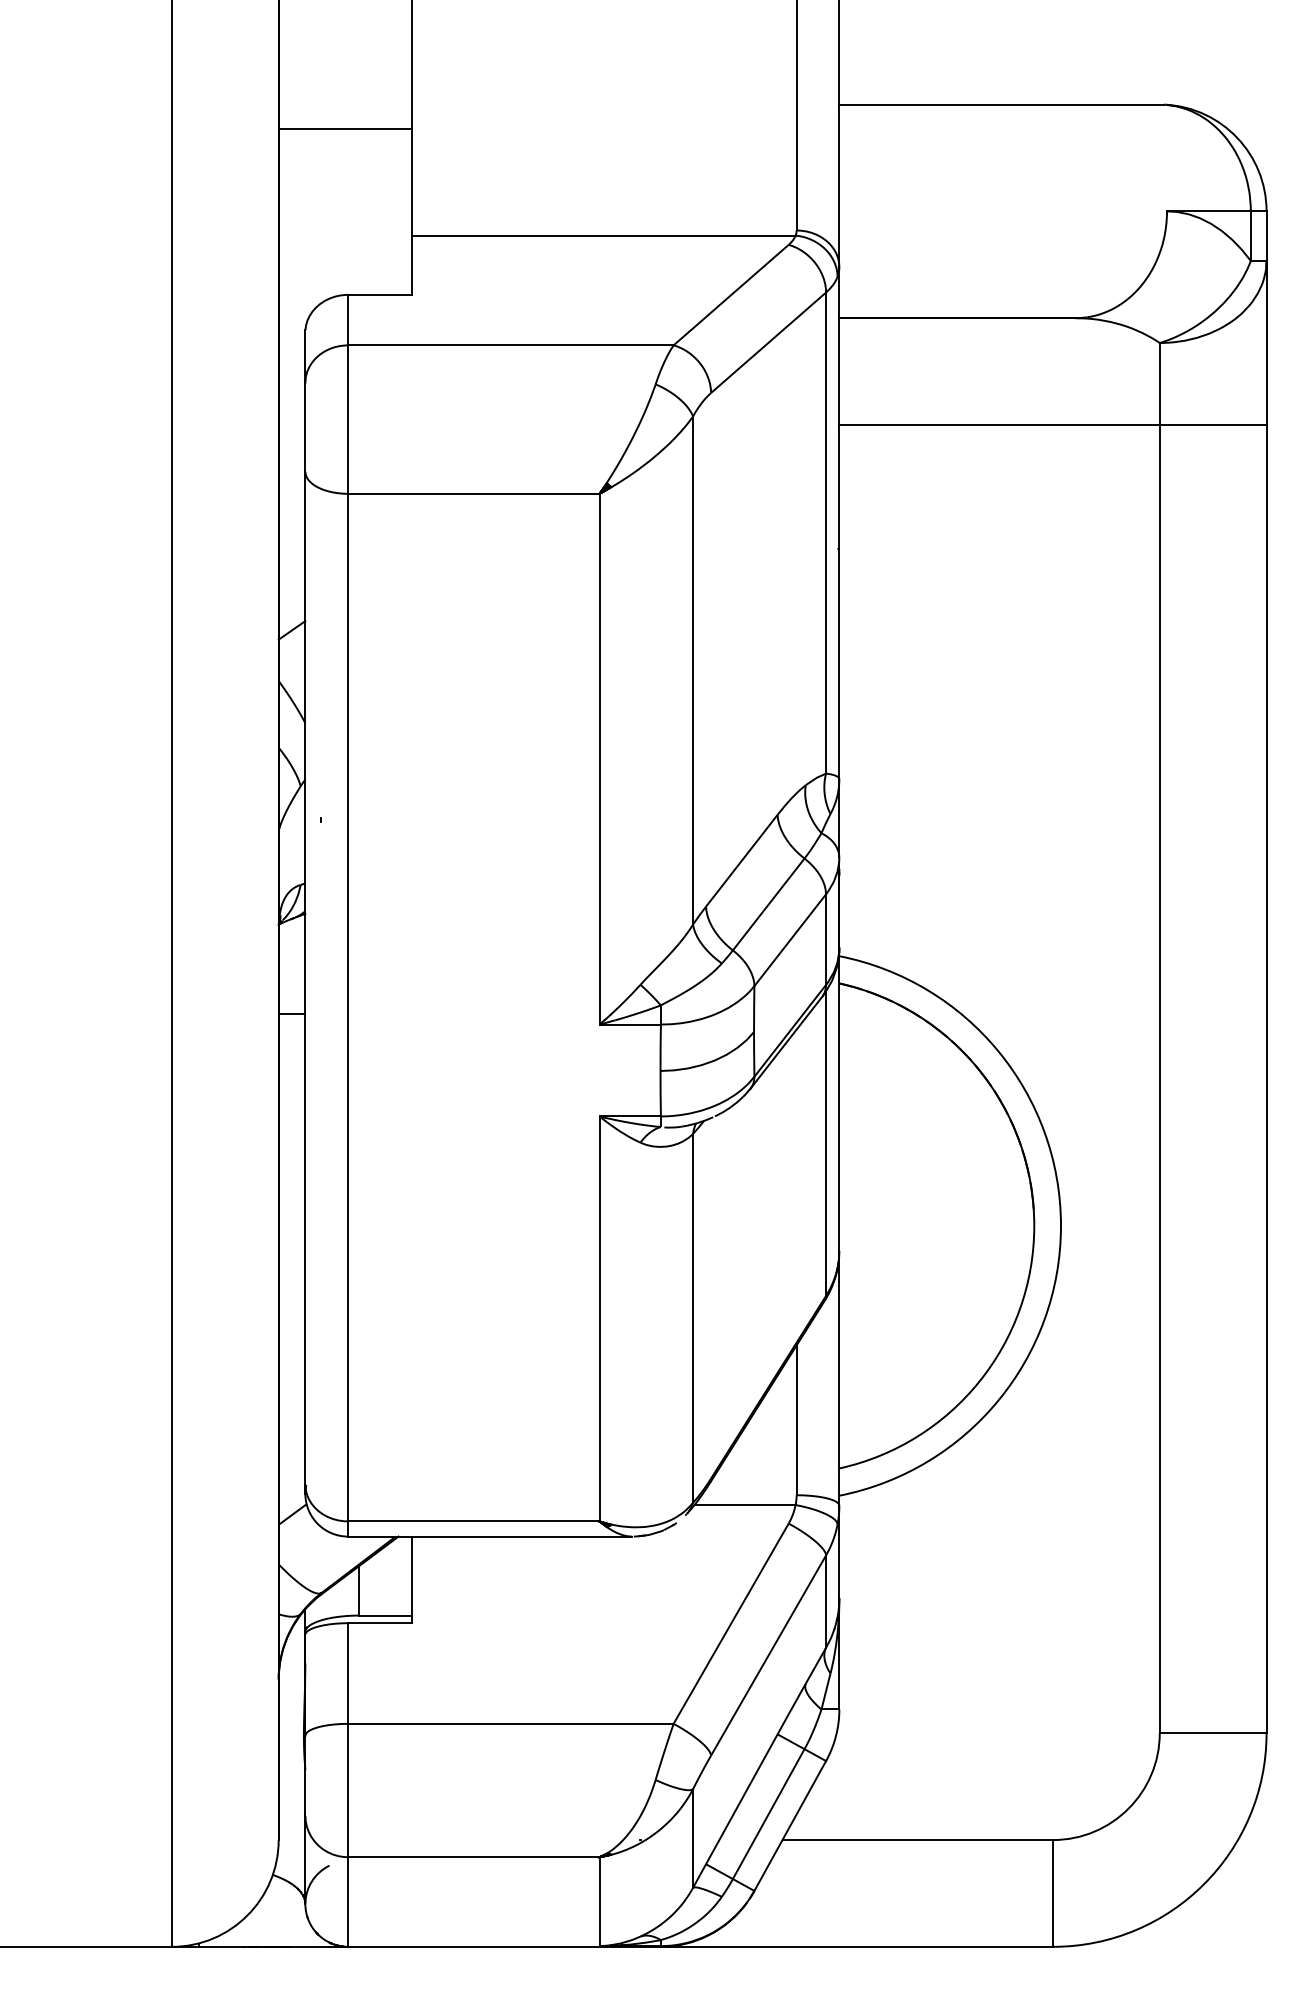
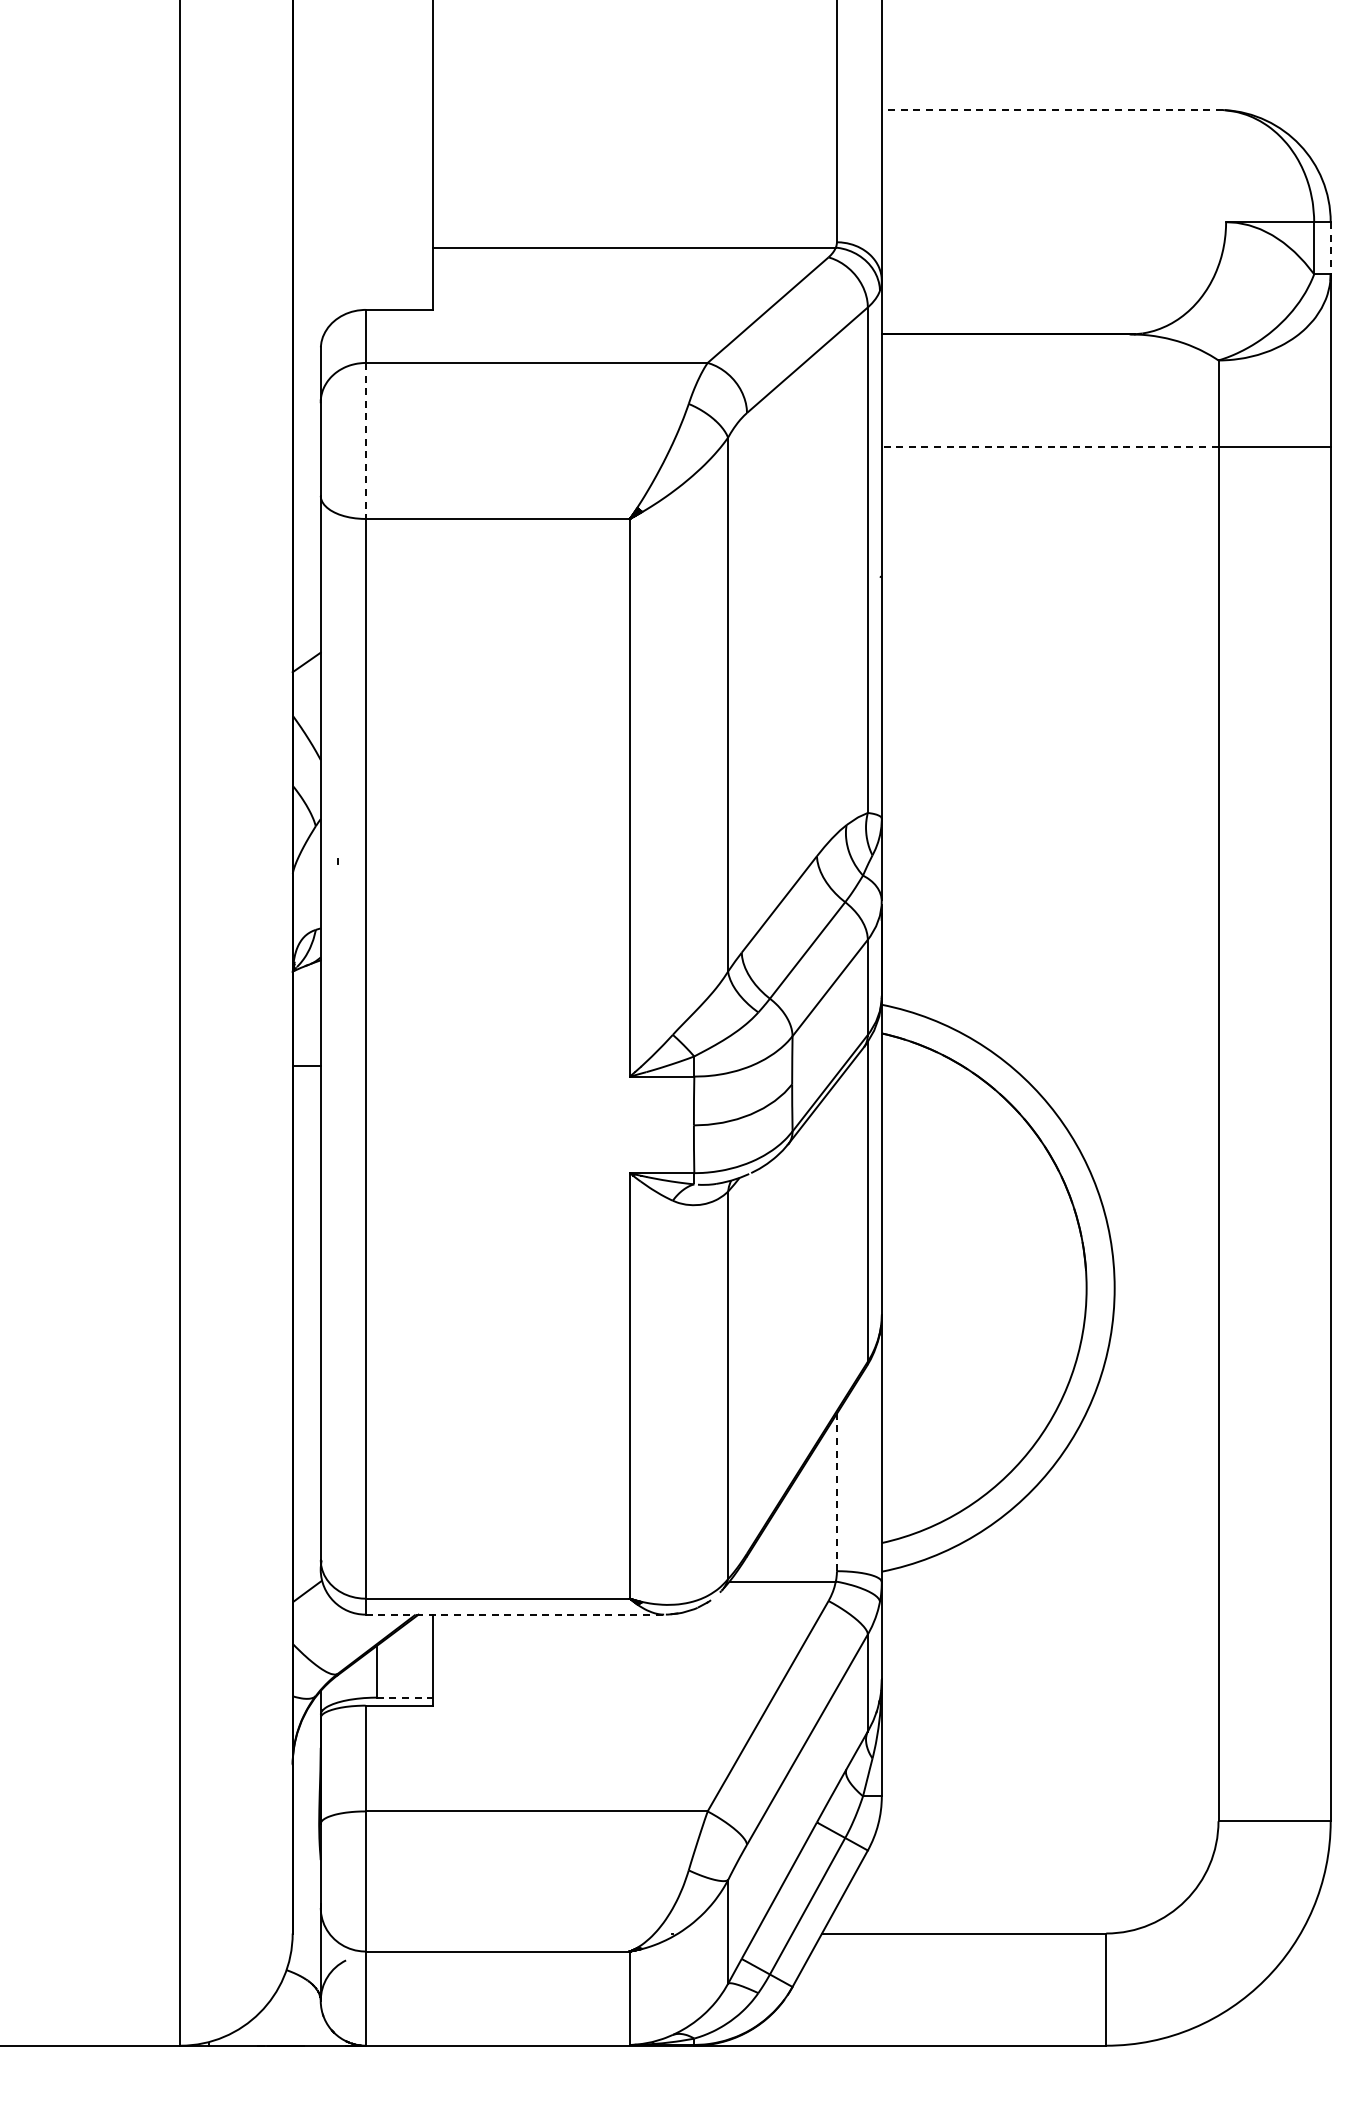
line: (1001, 105) -> (1052, 110), solid -> dashed
line: (345, 128) -> (362, 135), removed
line: (1266, 236) -> (1330, 248), solid -> dashed
line: (347, 420) -> (365, 441), solid -> dashed
line: (998, 424) -> (1049, 446), solid -> dashed
line: (796, 1420) -> (836, 1492), solid -> dashed
line: (490, 1536) -> (515, 1614), solid -> dashed
line: (386, 1615) -> (405, 1697), solid -> dashed

